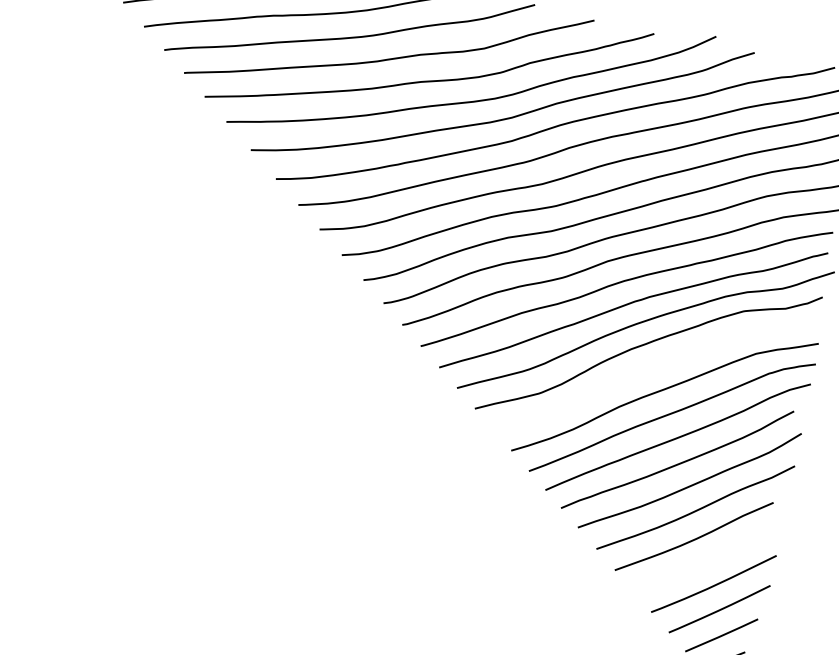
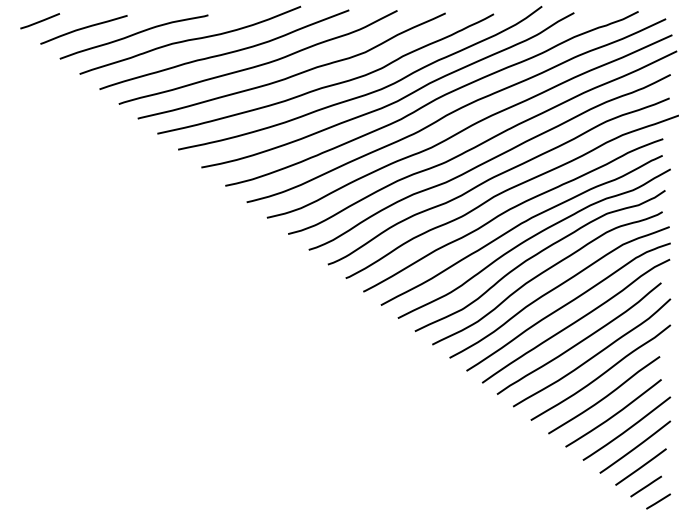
curve: (649, 369) -> (543, 273), added
curve: (700, 562) -> (613, 414), added

